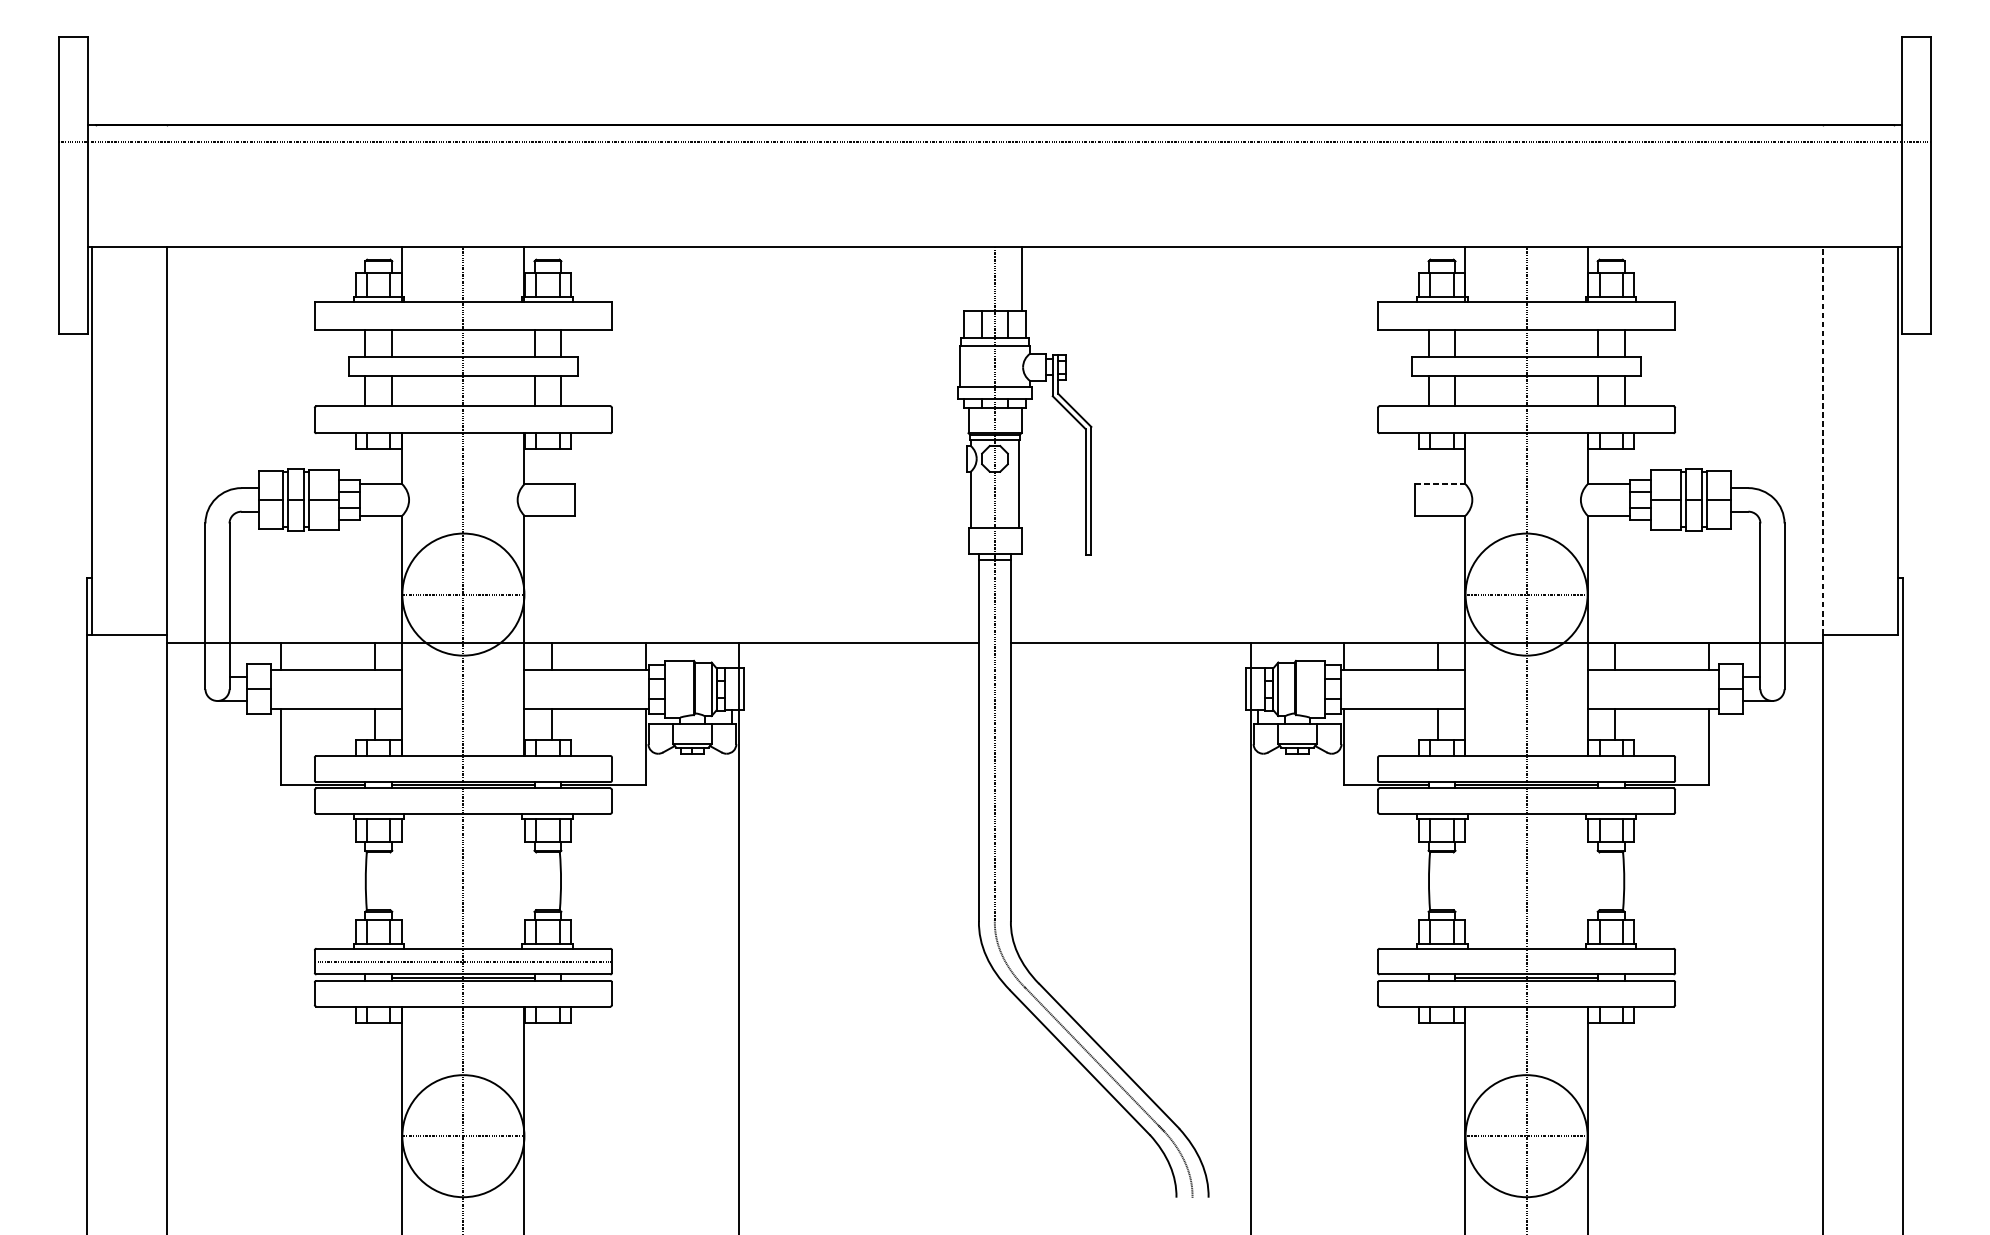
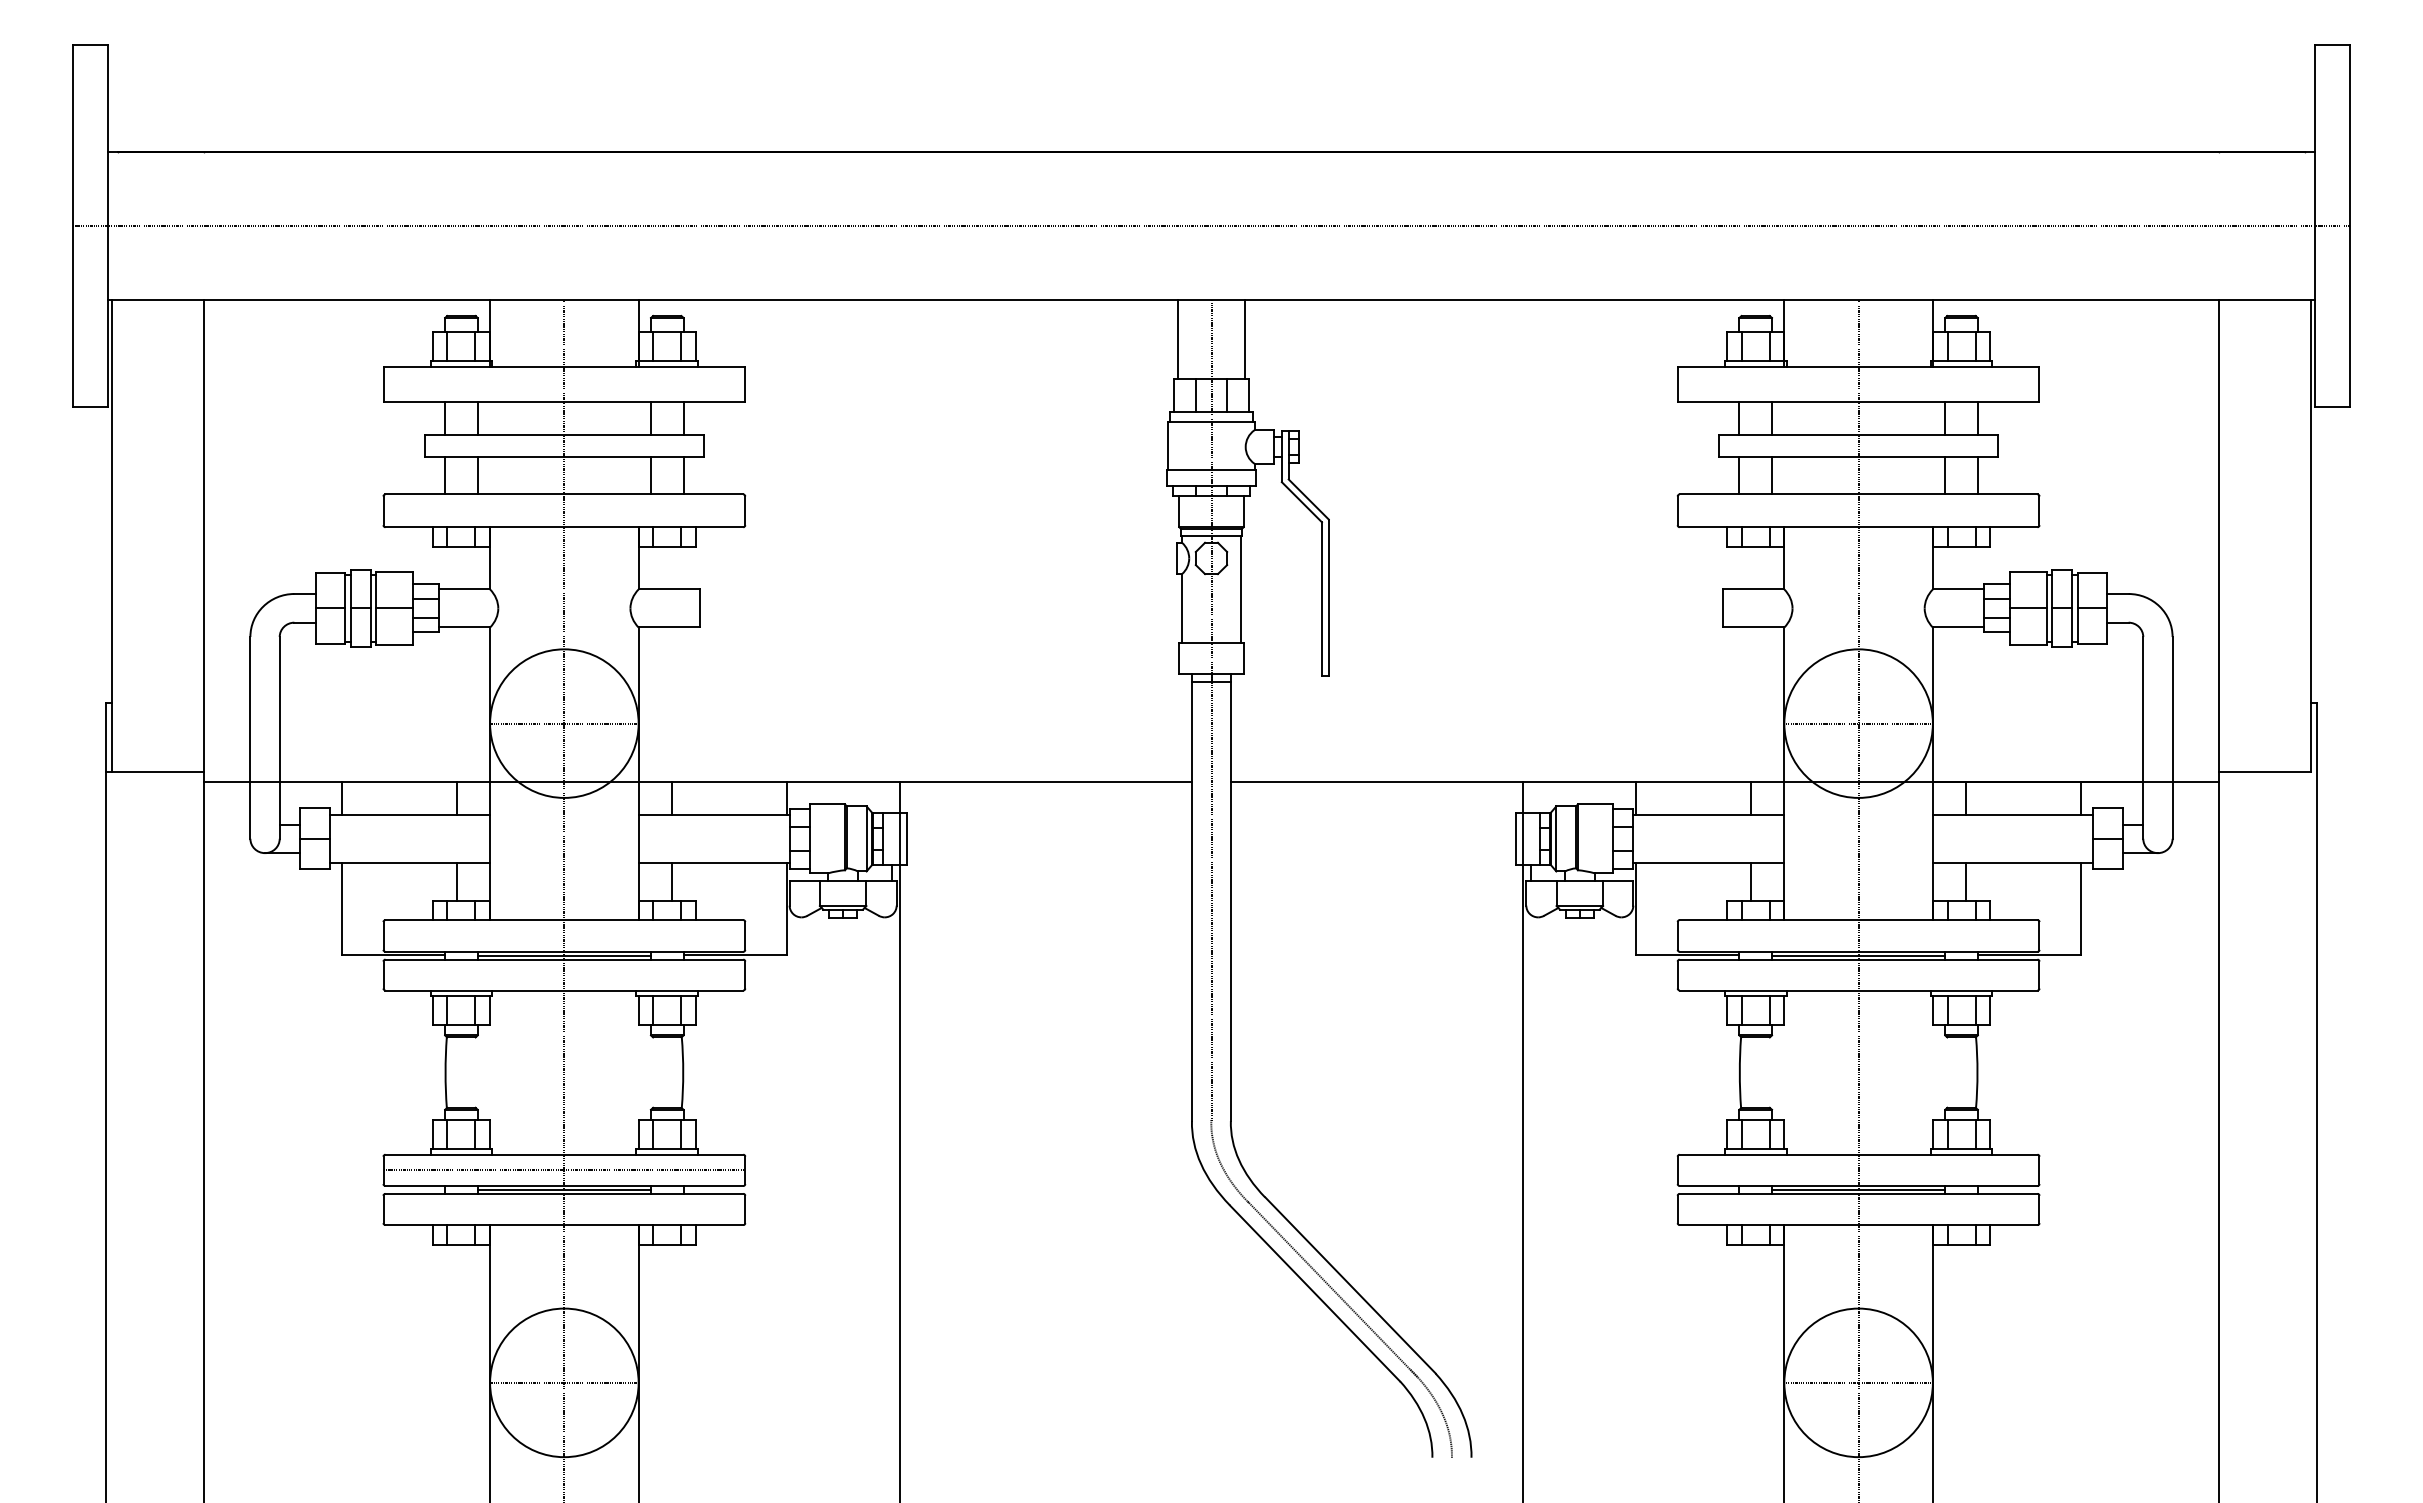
line: (995, 141) -> (1211, 226), moved
line: (967, 279) -> (1178, 339), added
line: (1823, 440) -> (2219, 536), dashed -> solid
line: (1441, 484) -> (1754, 589), dashed -> solid

